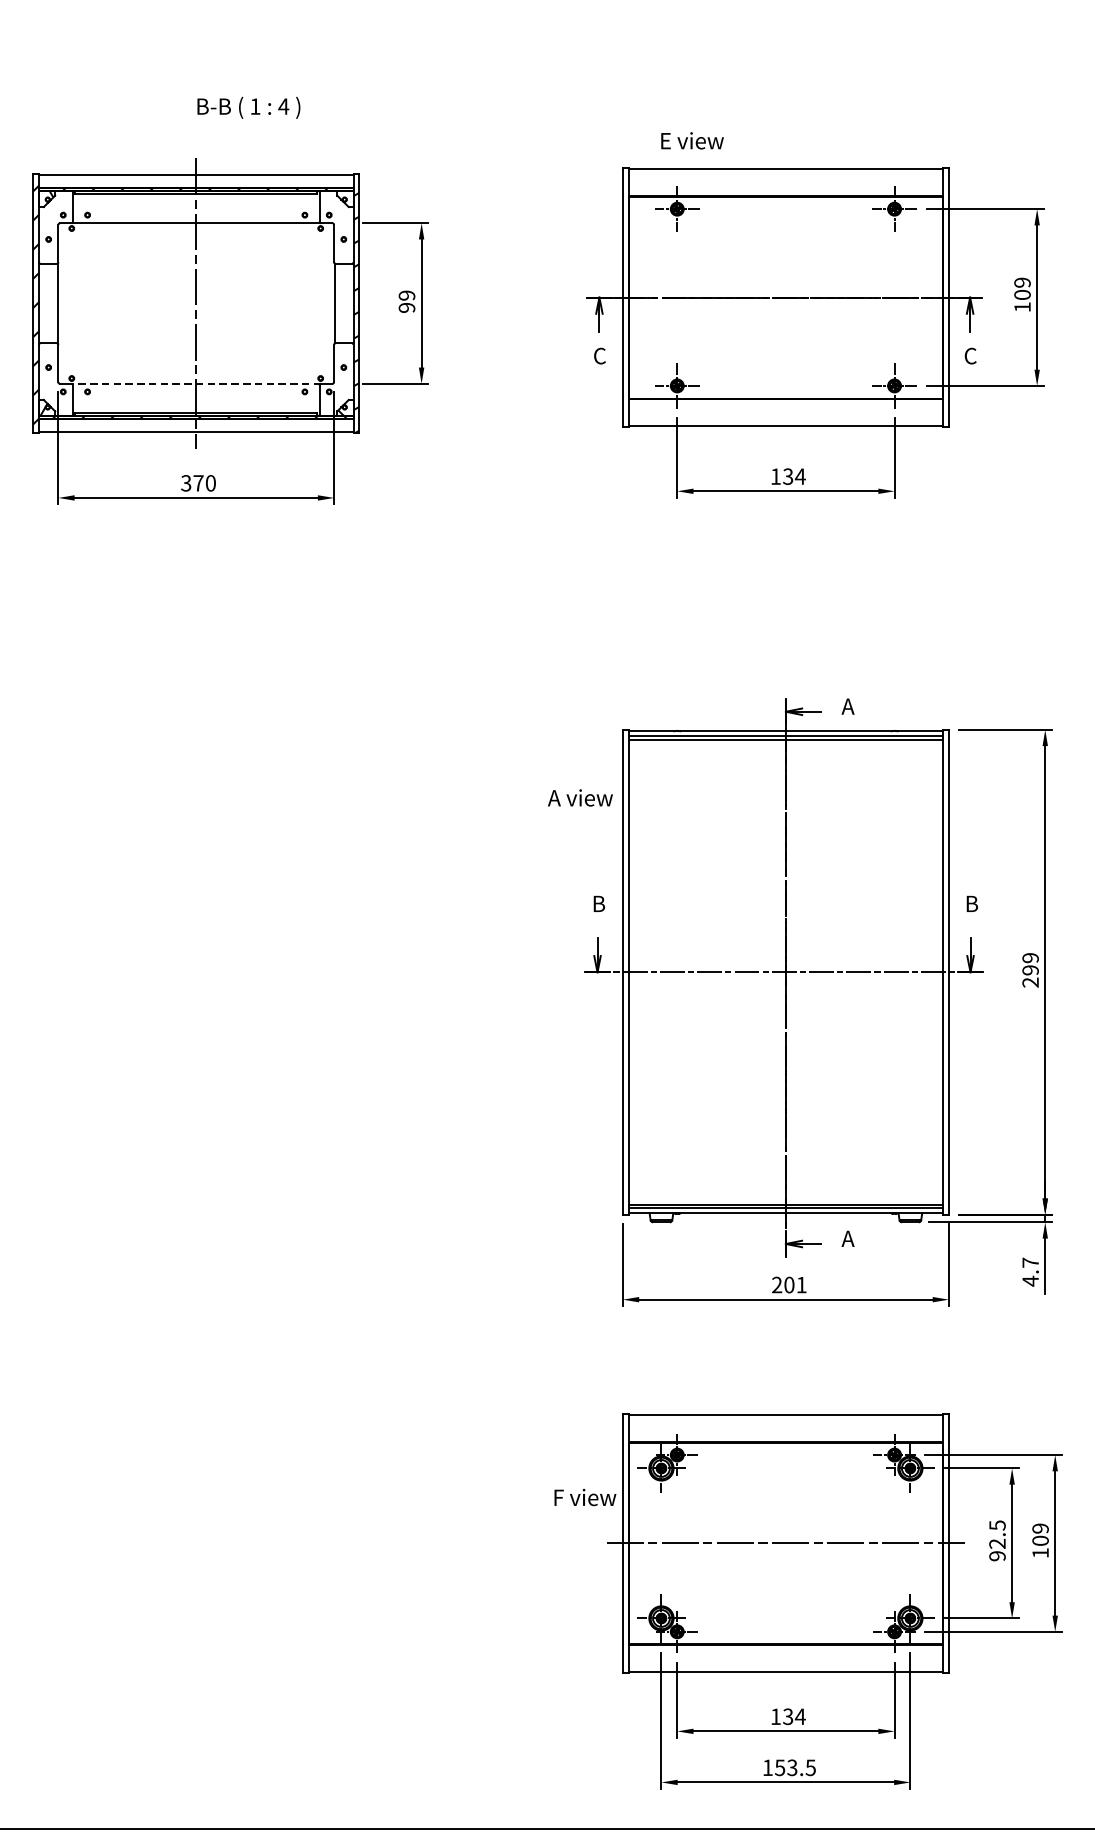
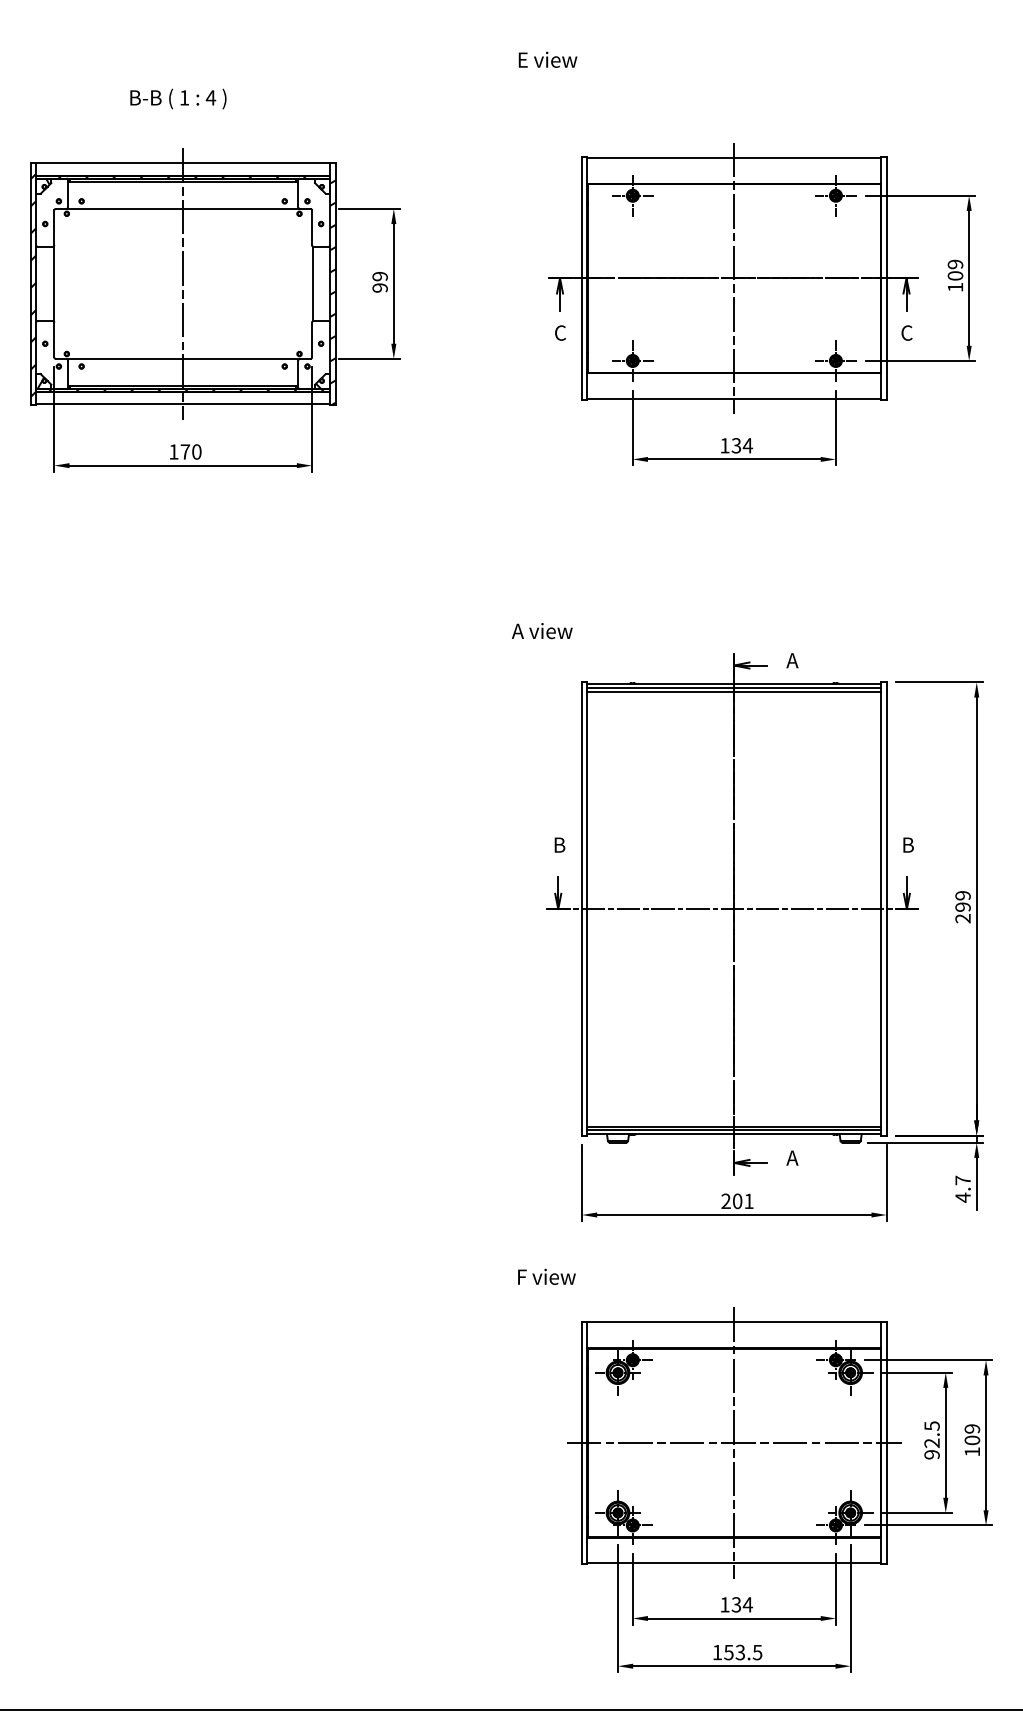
text: (248, 107) -> (178, 98), moved
text: (691, 140) -> (547, 59), moved
line: (786, 297) -> (734, 278), added
line: (196, 383) -> (183, 358), dashed -> solid
text: (185, 482) -> (173, 451), 370 -> 170
text: (580, 798) -> (542, 631), moved
text: (584, 1497) -> (546, 1276), moved
line: (786, 1543) -> (734, 1442), added

